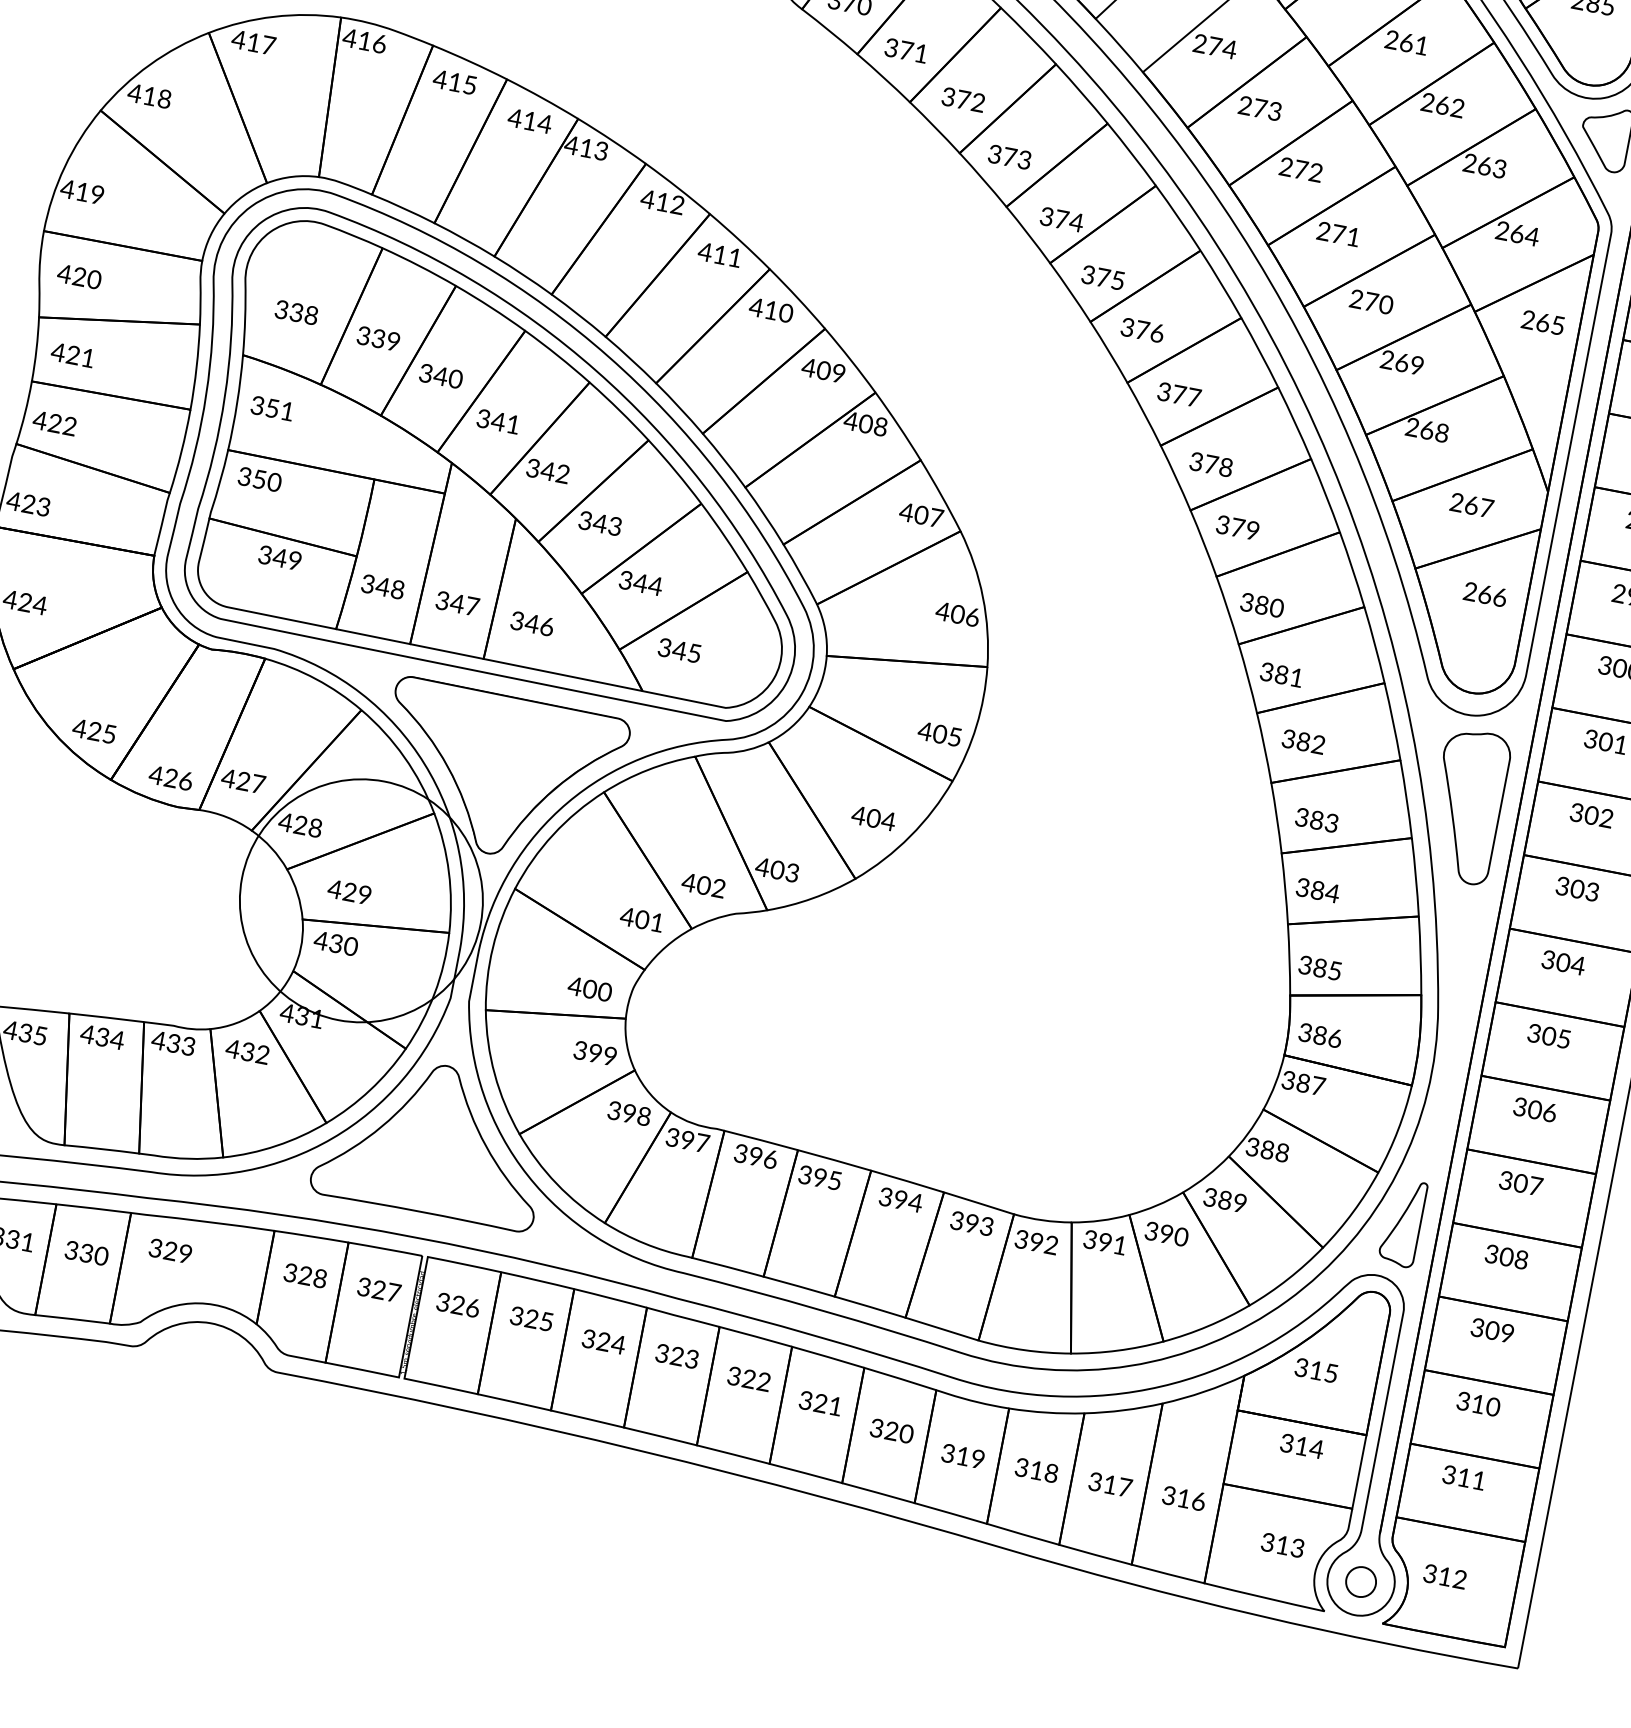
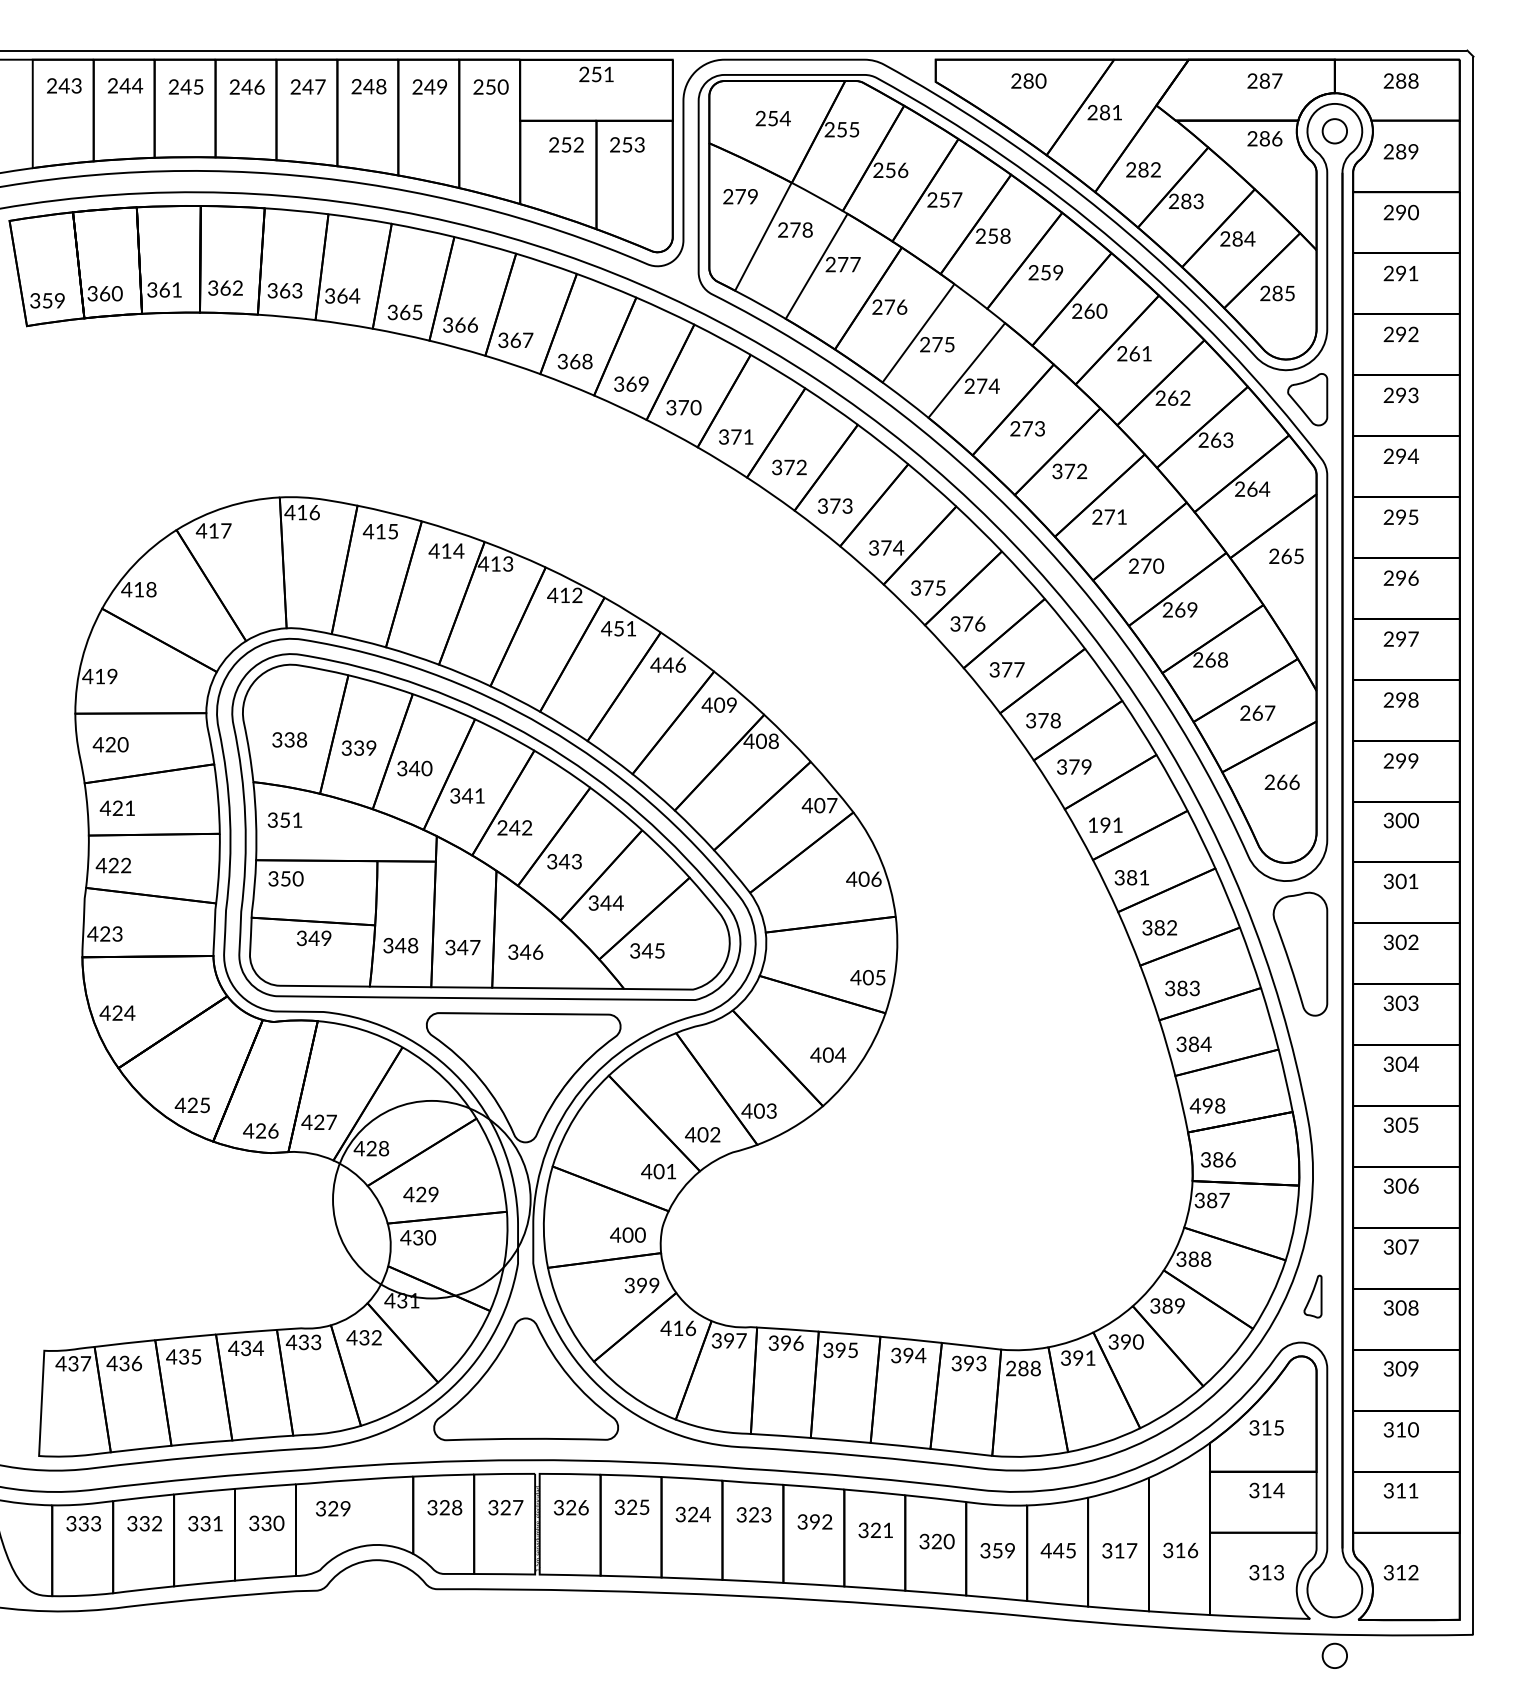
text: (1285, 169) -> (1057, 473), 272 -> 372
text: (719, 254) -> (618, 628), 411 -> 451
text: (778, 311) -> (674, 664), 410 -> 446
text: (532, 471) -> (502, 830), 342 -> 242
text: (1262, 604) -> (1105, 824), 380 -> 191
text: (1319, 967) -> (1207, 1105), 385 -> 498
text: (628, 1113) -> (677, 1328), 398 -> 416
part: (1402, 1222) -> (1312, 1296), size x0.6
text: (1036, 1243) -> (1023, 1369), 392 -> 288
text: (748, 1379) -> (814, 1522), 322 -> 392
text: (962, 1455) -> (997, 1550), 319 -> 359
text: (1036, 1470) -> (1058, 1550), 318 -> 445
part: (1360, 1581) -> (1334, 1655), moved

